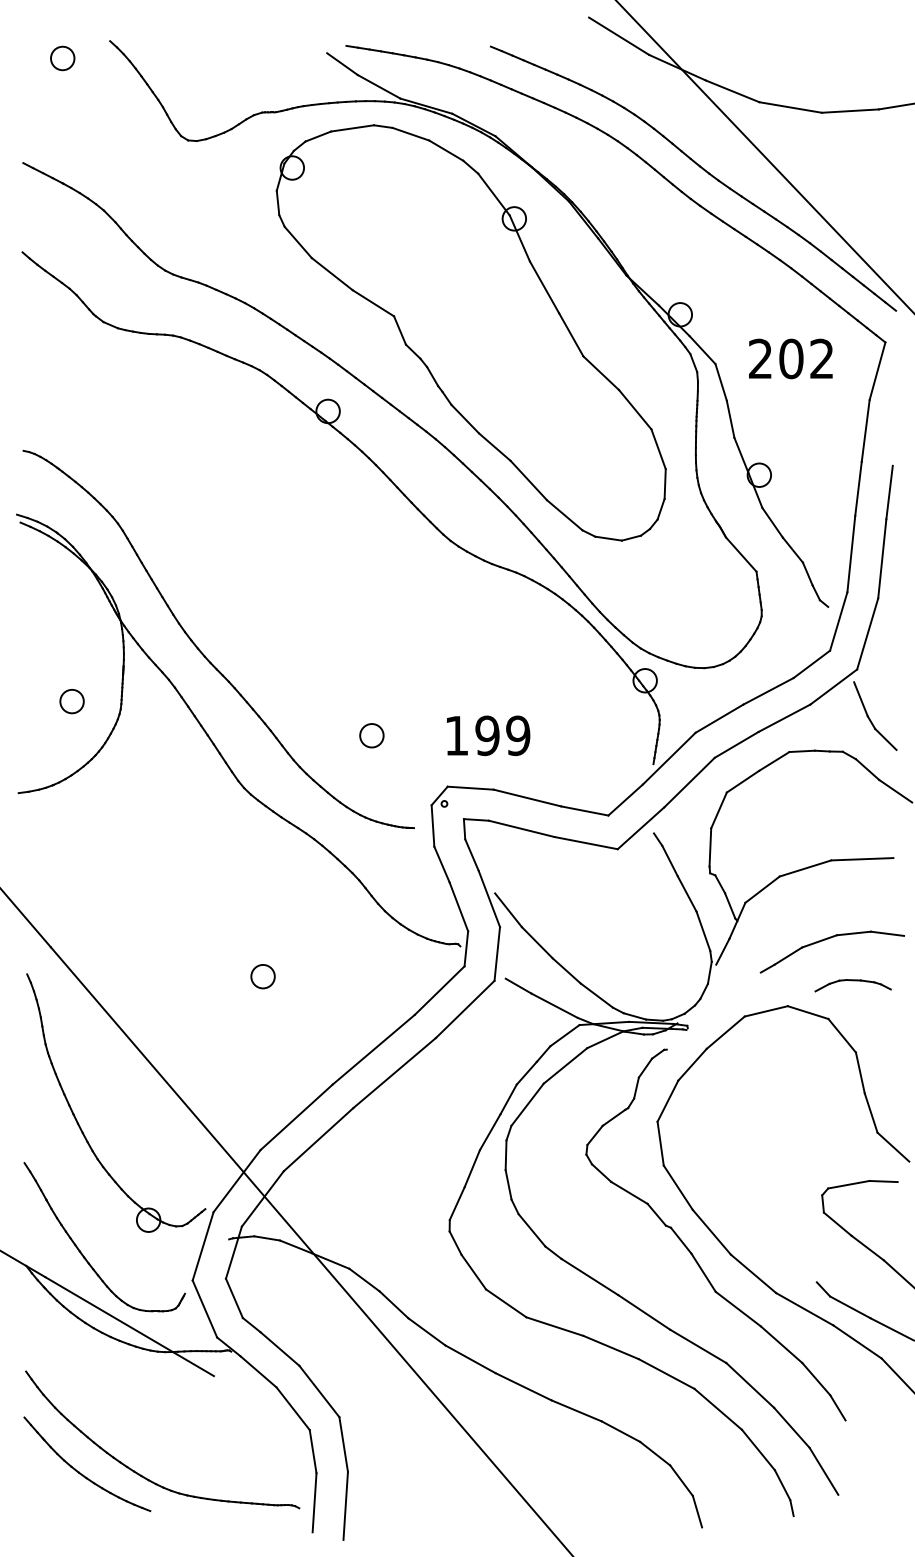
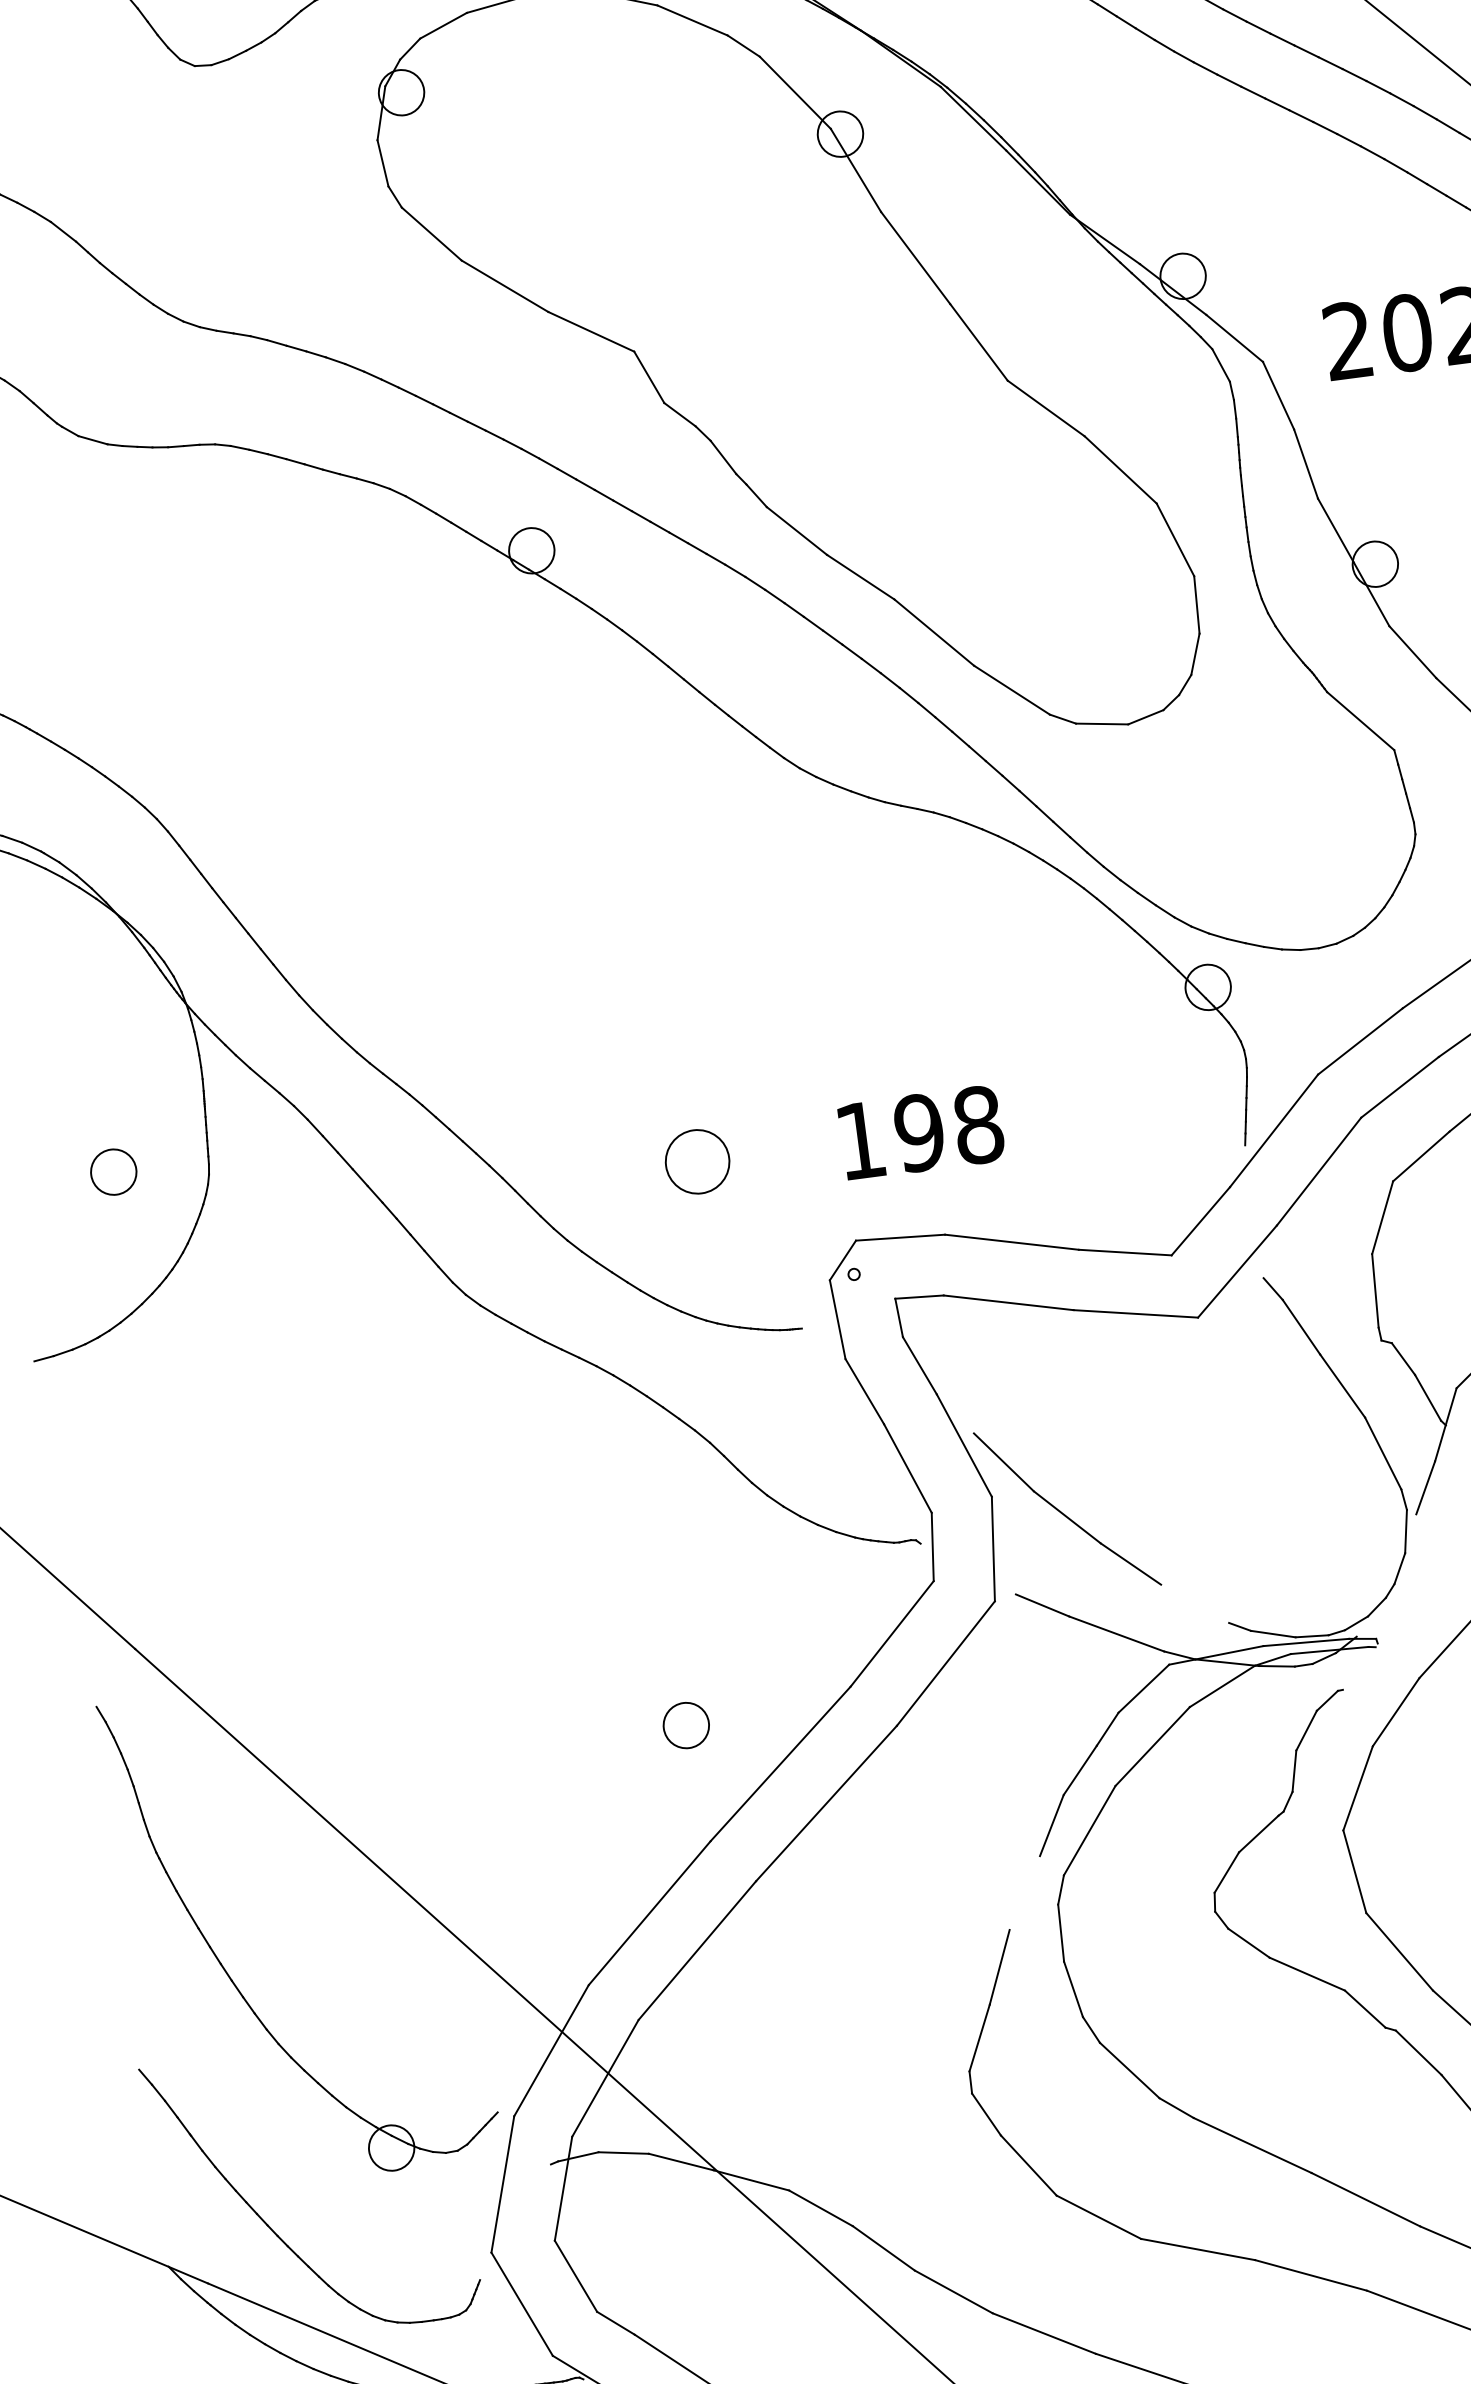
circle: (371, 735) -> (696, 1161), size x1.4
text: (518, 735) -> (978, 1124), 199 -> 198
circle: (262, 976) -> (685, 1725), moved
line: (596, 995) -> (1194, 1603), removed
line: (489, 1132) -> (1023, 1893), removed

